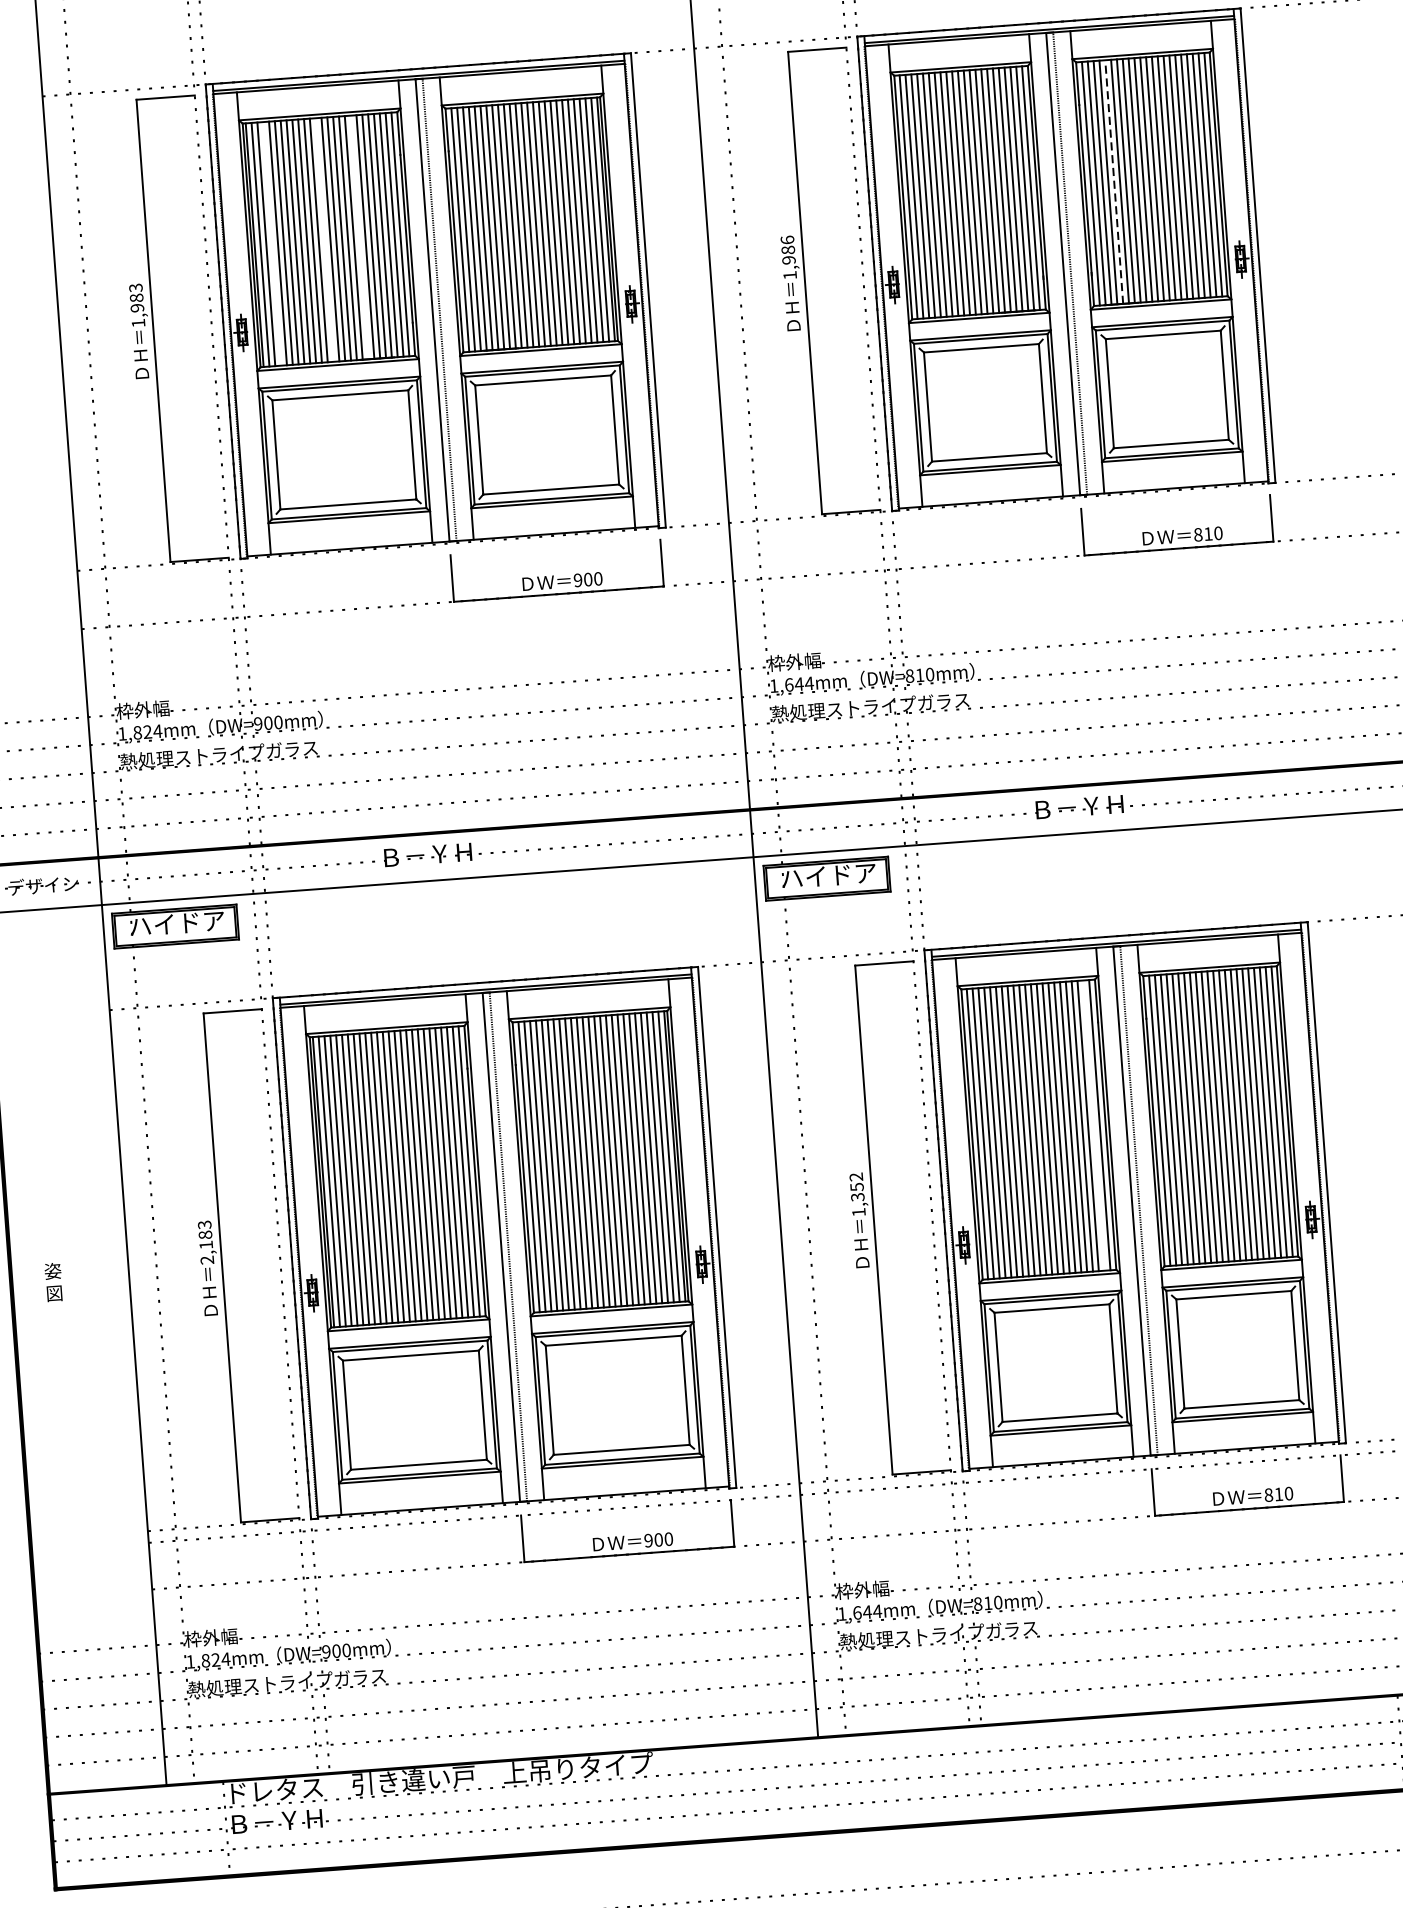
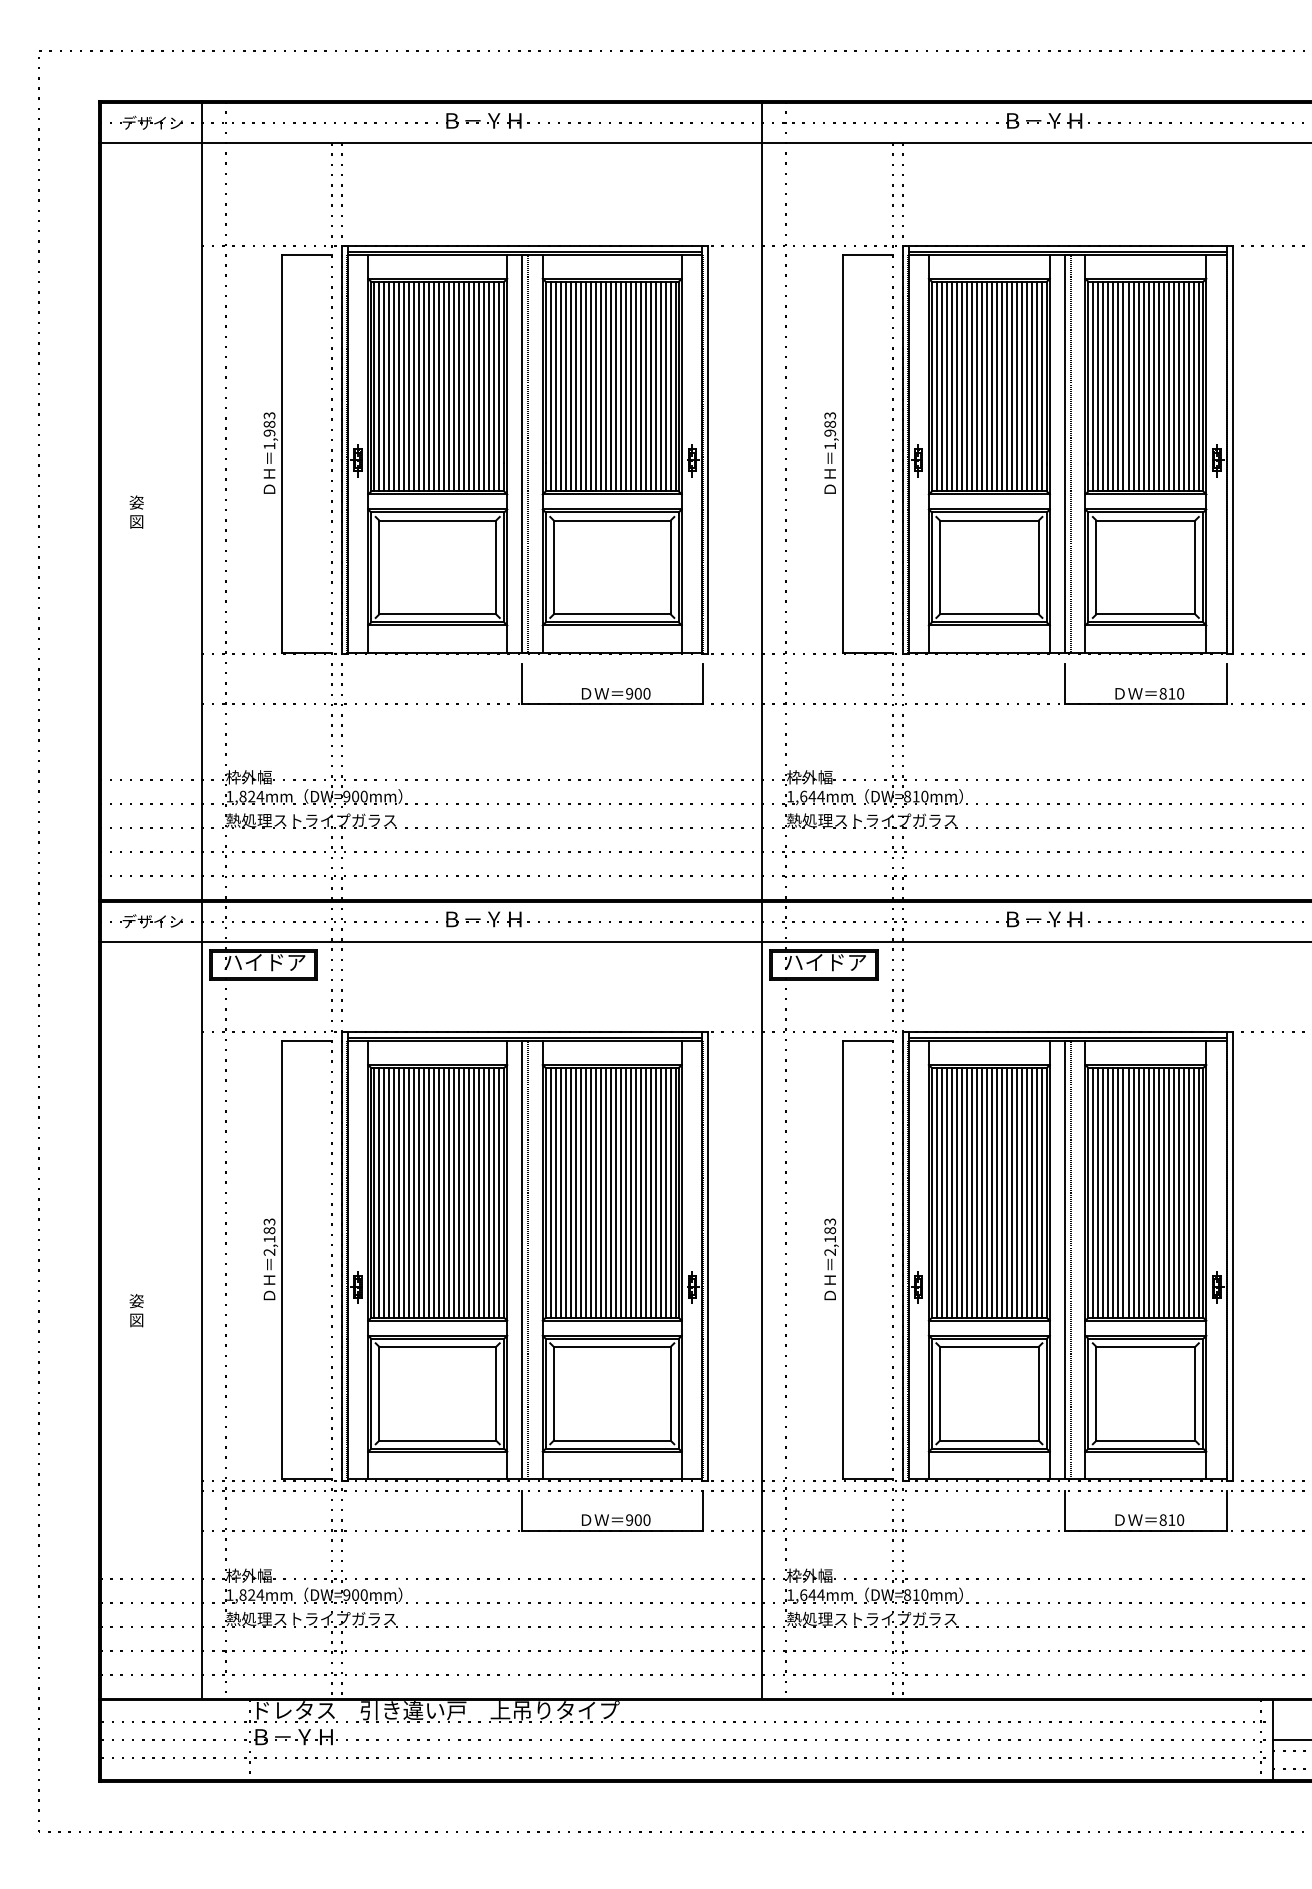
line: (1114, 181) -> (1113, 386), dashed -> solid
line: (360, 237) -> (464, 386), added
line: (325, 239) -> (434, 386), added
text: (787, 239) -> (830, 415), 1,986 -> 1,983
line: (271, 243) -> (388, 386), added
line: (1093, 1125) -> (1036, 1192), added
text: (857, 1193) -> (830, 1236), 1,352 -> 2,183
text: (53, 1282) -> (136, 1310), moved

